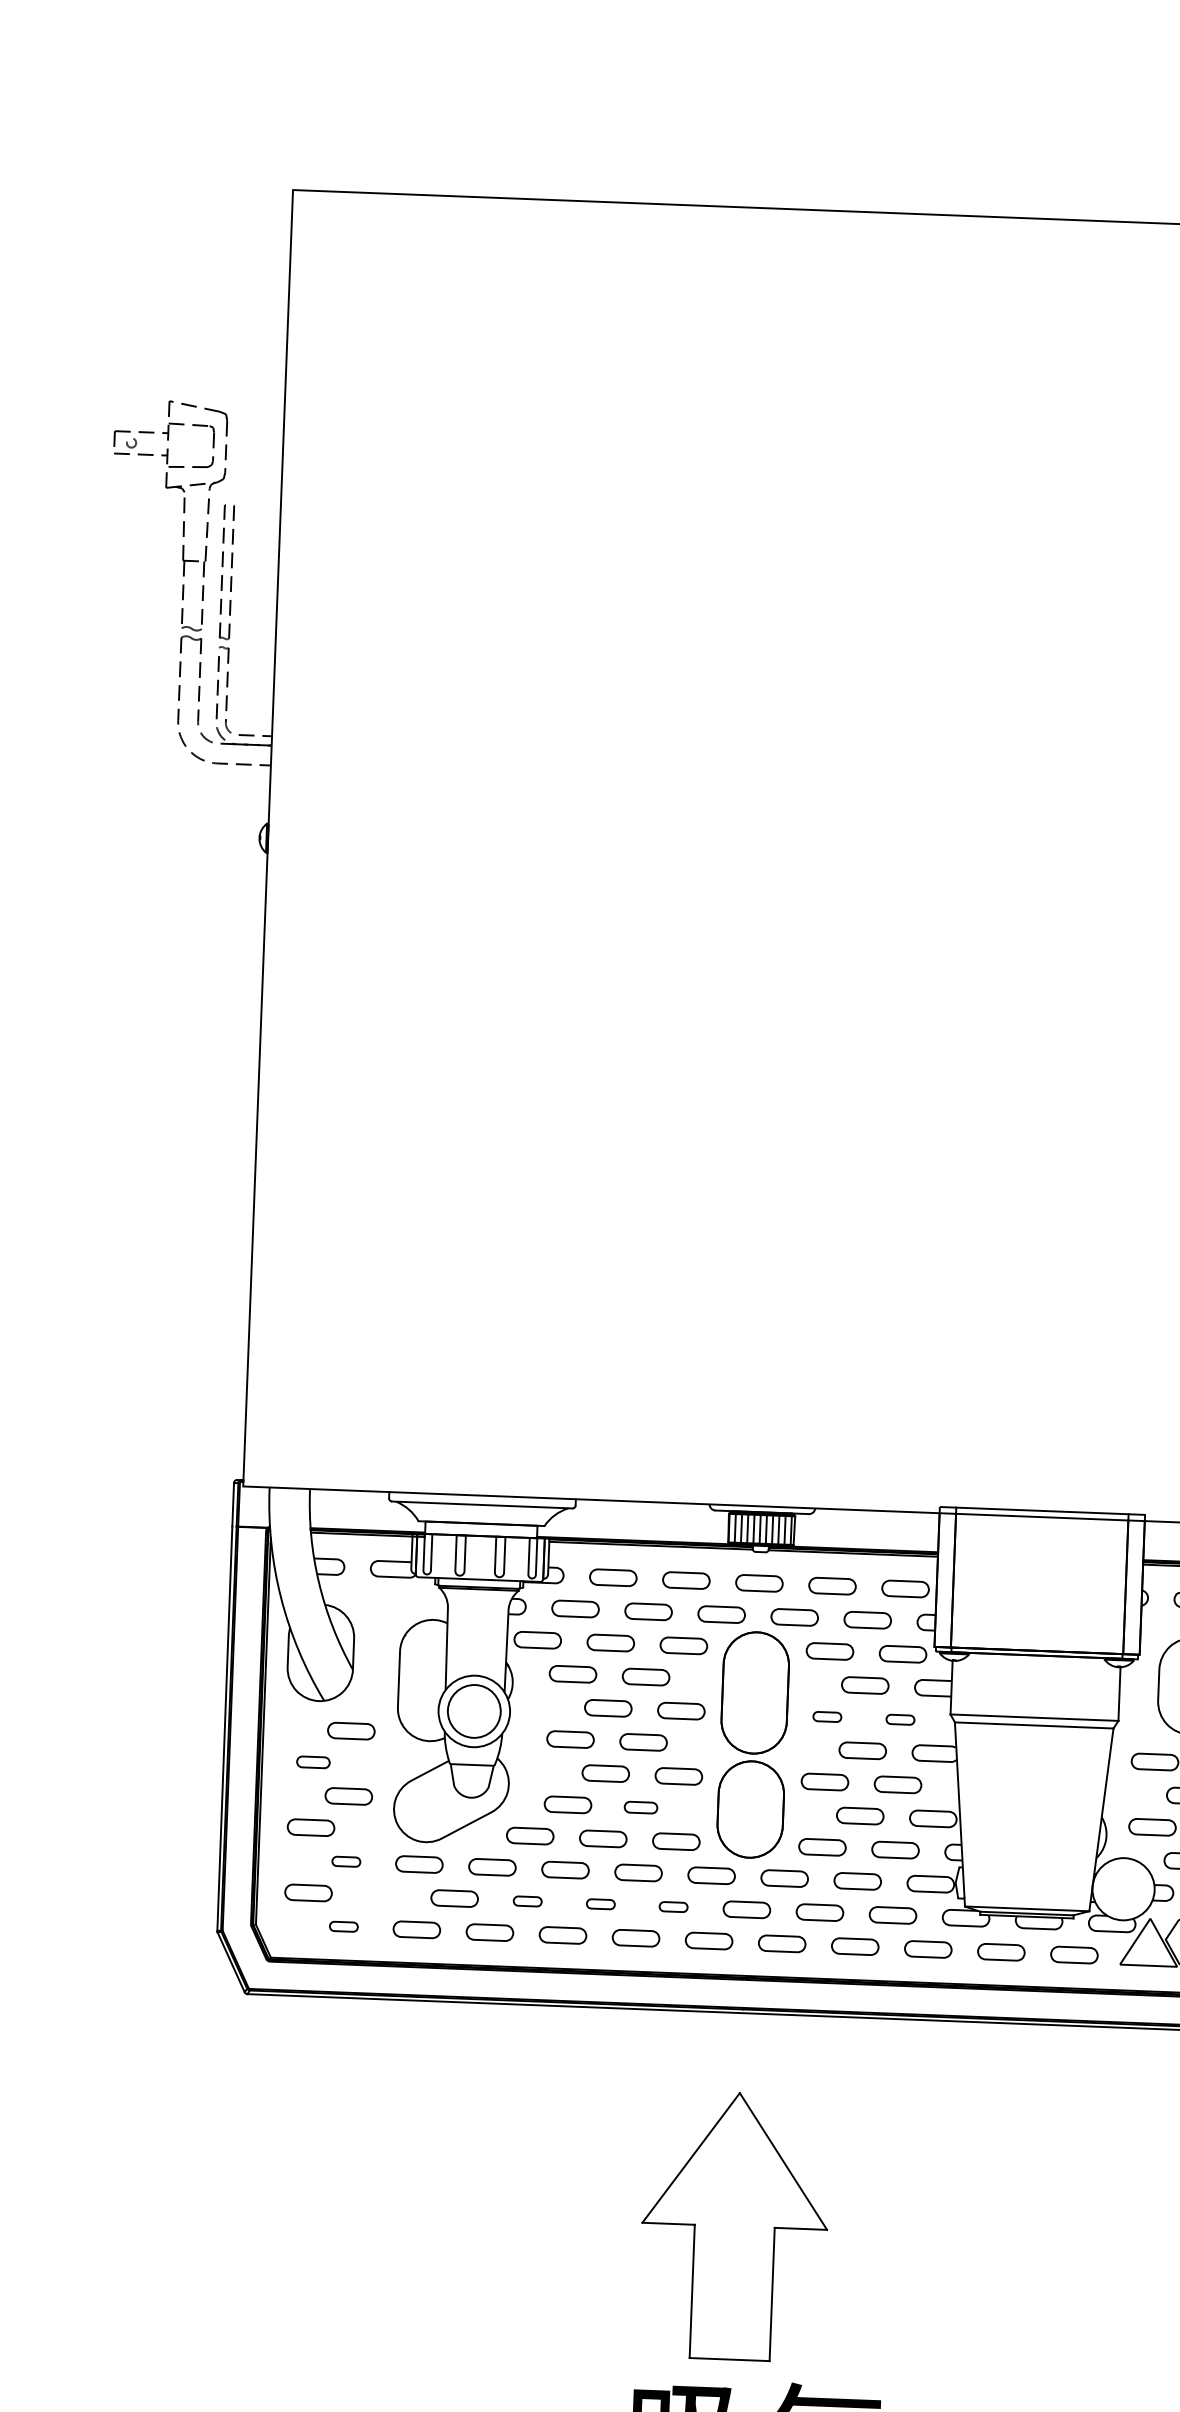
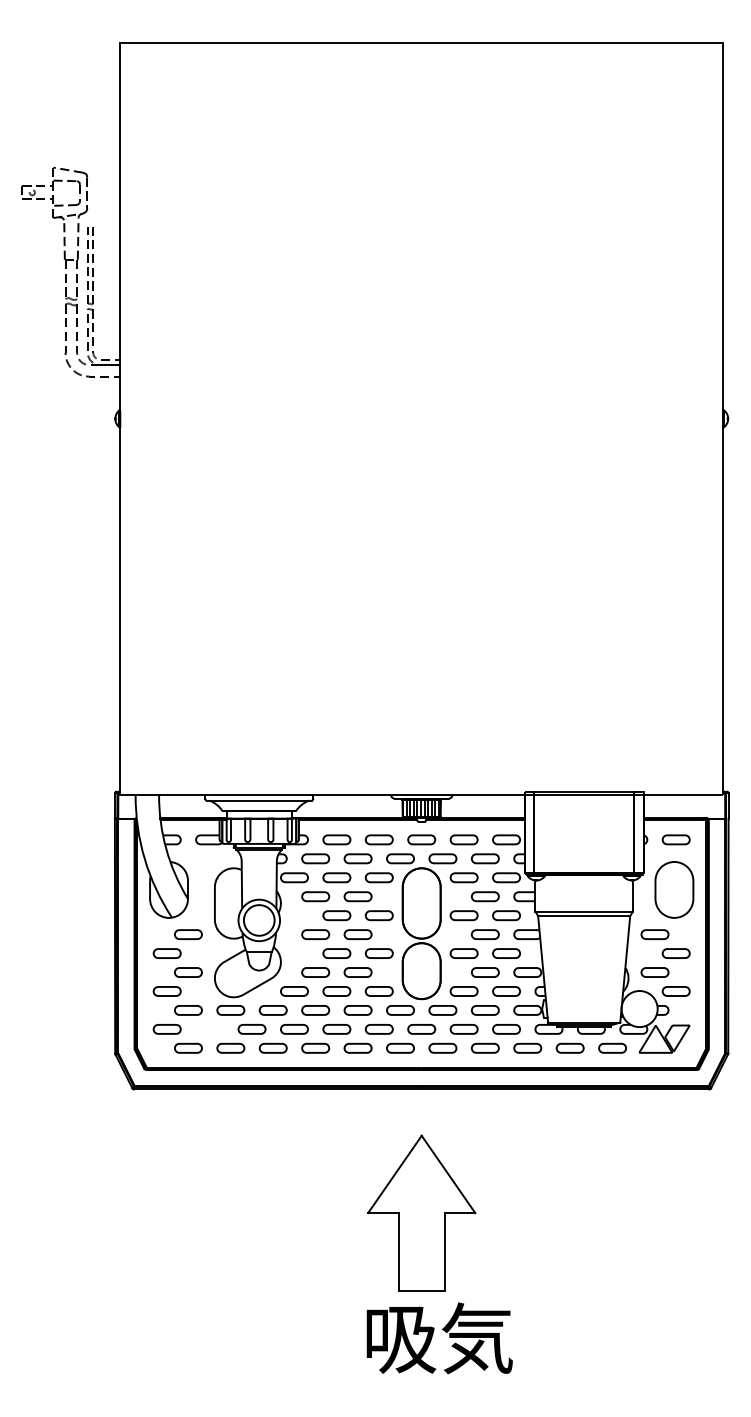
part: (826, 1716) -> (463, 915), size x1.67
part: (900, 1719) -> (506, 915), size x1.67
part: (312, 1762) -> (166, 953), size x1.43
part: (640, 1807) -> (357, 972), size x1.43
part: (346, 1861) -> (188, 1010), size x1.67
part: (527, 1901) -> (294, 1029), size x1.67
part: (600, 1904) -> (336, 1029), size x1.67
part: (672, 1907) -> (378, 1029), size x1.67
part: (343, 1925) -> (188, 1047), size x1.67

